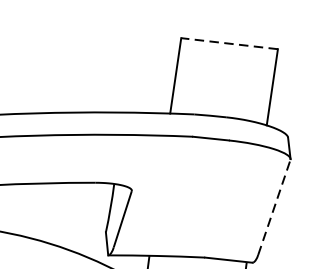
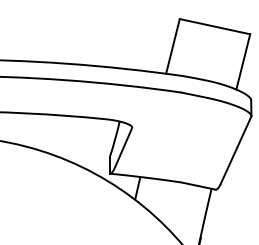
line: (228, 43) -> (214, 26), dashed -> solid
line: (275, 207) -> (236, 150), dashed -> solid

